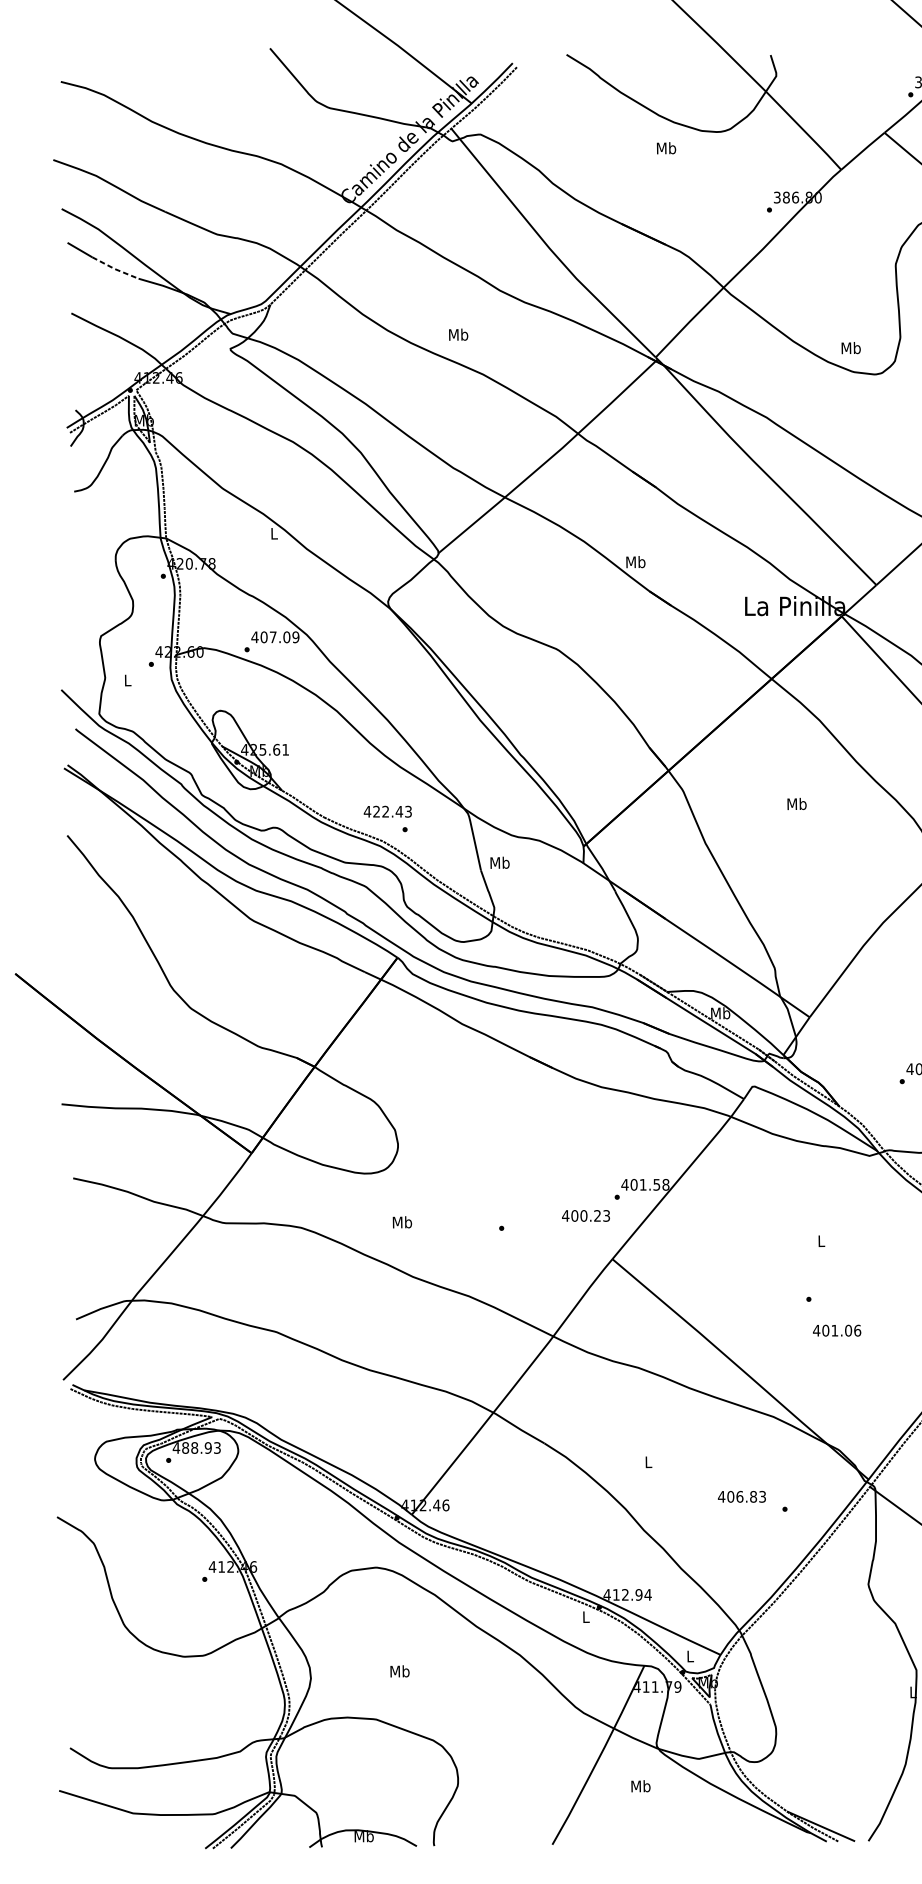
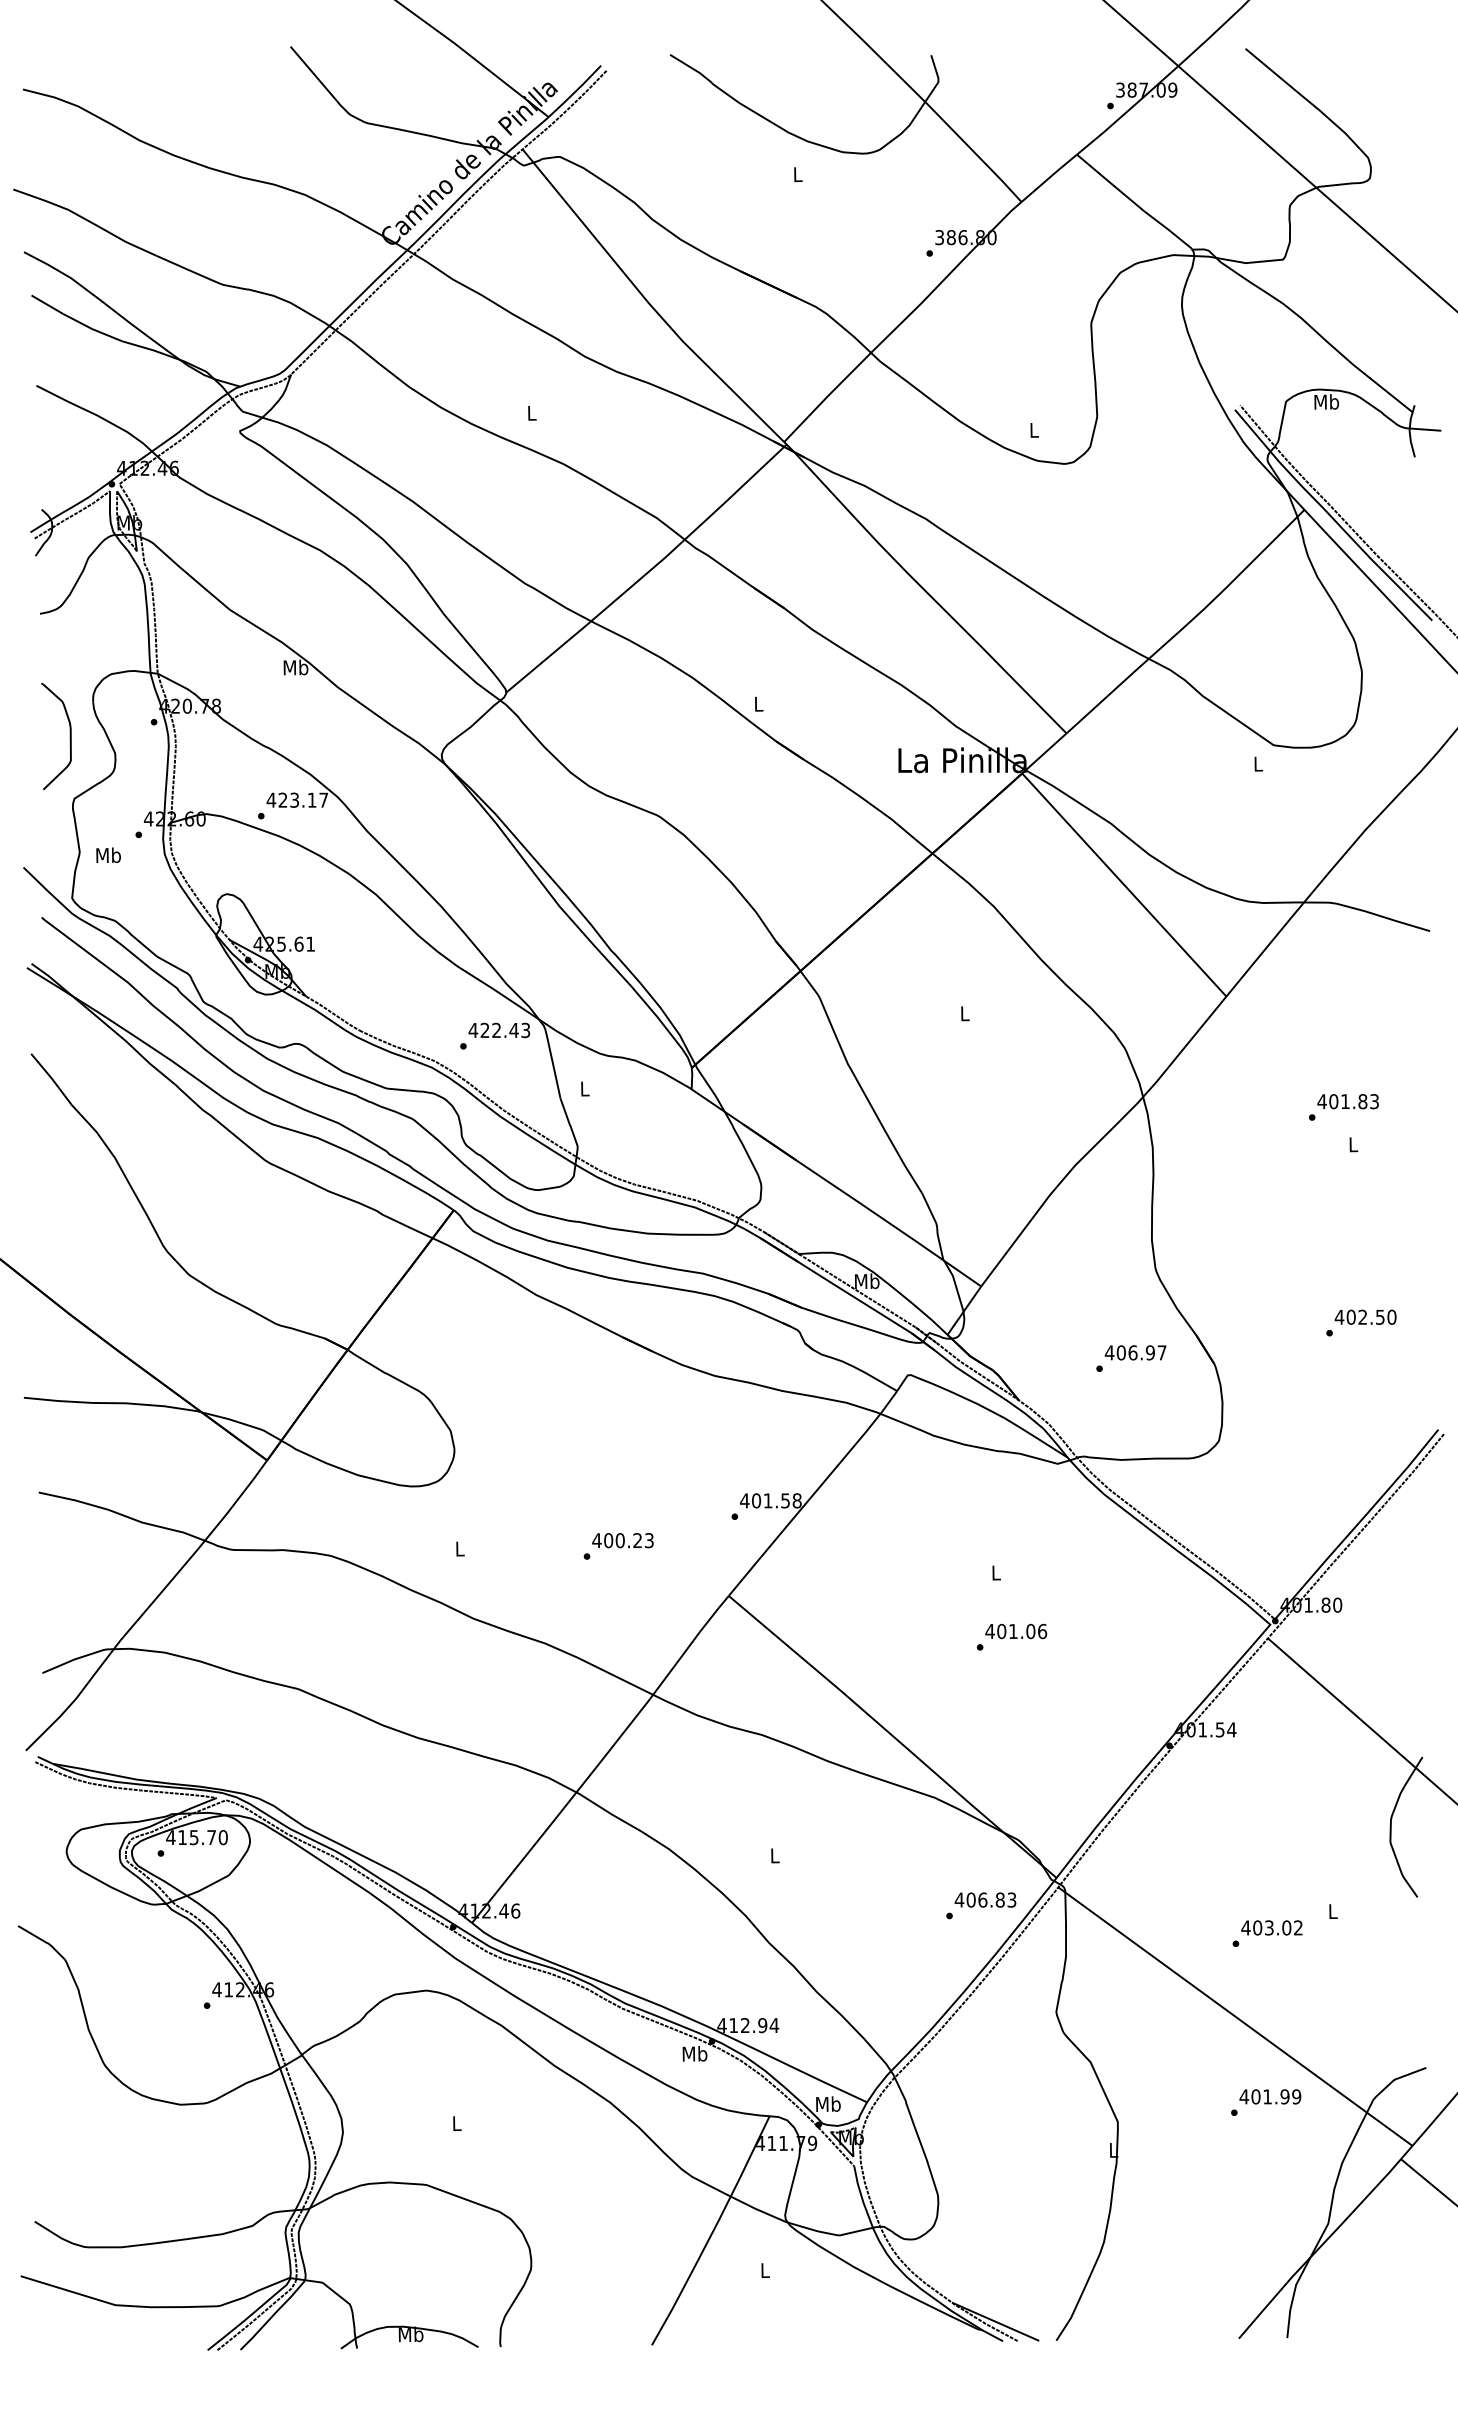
text: (666, 148) -> (797, 174), Mb -> L
line: (115, 269) -> (92, 329), dashed -> solid
text: (458, 334) -> (531, 412), Mb -> L
text: (851, 347) -> (1034, 429), Mb -> L
text: (273, 533) -> (295, 667), L -> Mb
text: (635, 561) -> (758, 703), Mb -> L
curve: (97, 586) -> (69, 735), added
text: (280, 636) -> (303, 799), 407.09 -> 423.17
text: (127, 680) -> (108, 855), L -> Mb
text: (796, 803) -> (964, 1013), Mb -> L
text: (387, 811) -> (499, 1030), moved
text: (499, 862) -> (584, 1088), Mb -> L
text: (585, 1215) -> (622, 1540), moved
text: (402, 1222) -> (459, 1548), Mb -> L
text: (837, 1330) -> (1016, 1631), moved
text: (201, 1447) -> (202, 1837), 488.93 -> 415.70
text: (741, 1496) -> (985, 1899), moved
text: (585, 1616) -> (694, 2053), L -> Mb
text: (690, 1655) -> (828, 2103), L -> Mb
text: (399, 1671) -> (456, 2123), Mb -> L
text: (641, 1786) -> (765, 2270), Mb -> L

